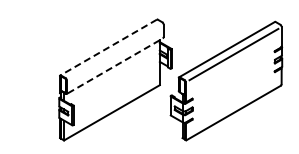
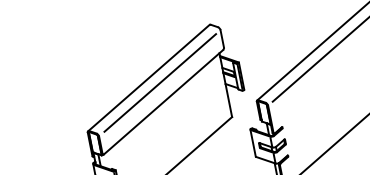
line: (108, 47) -> (148, 78), dashed -> solid
line: (115, 52) -> (160, 83), added
line: (115, 65) -> (163, 101), dashed -> solid

